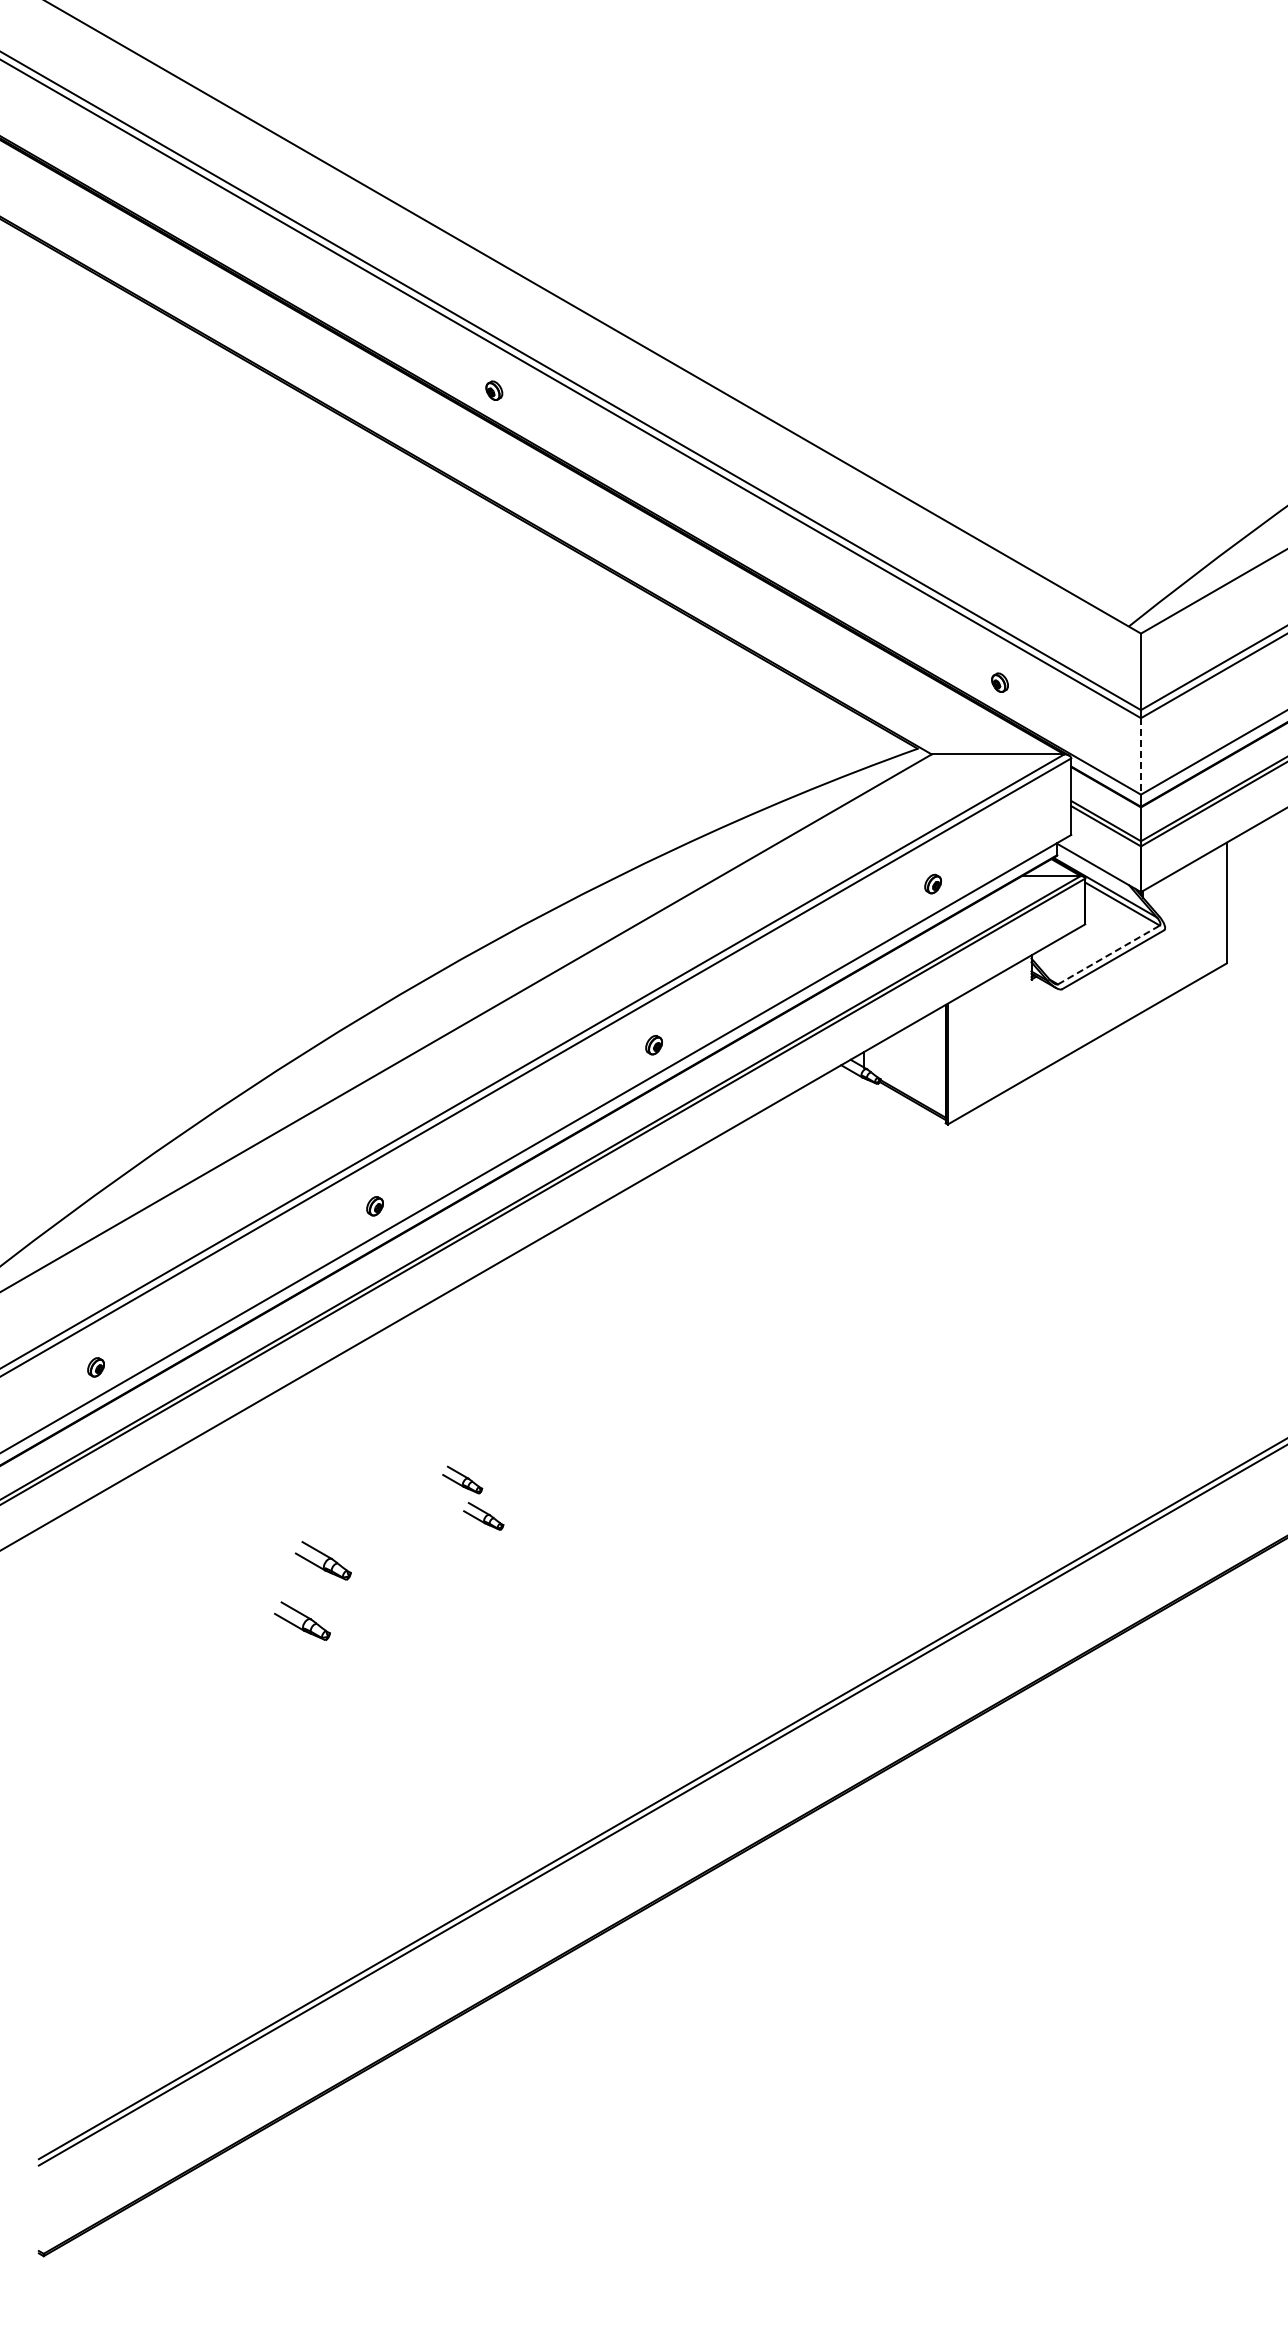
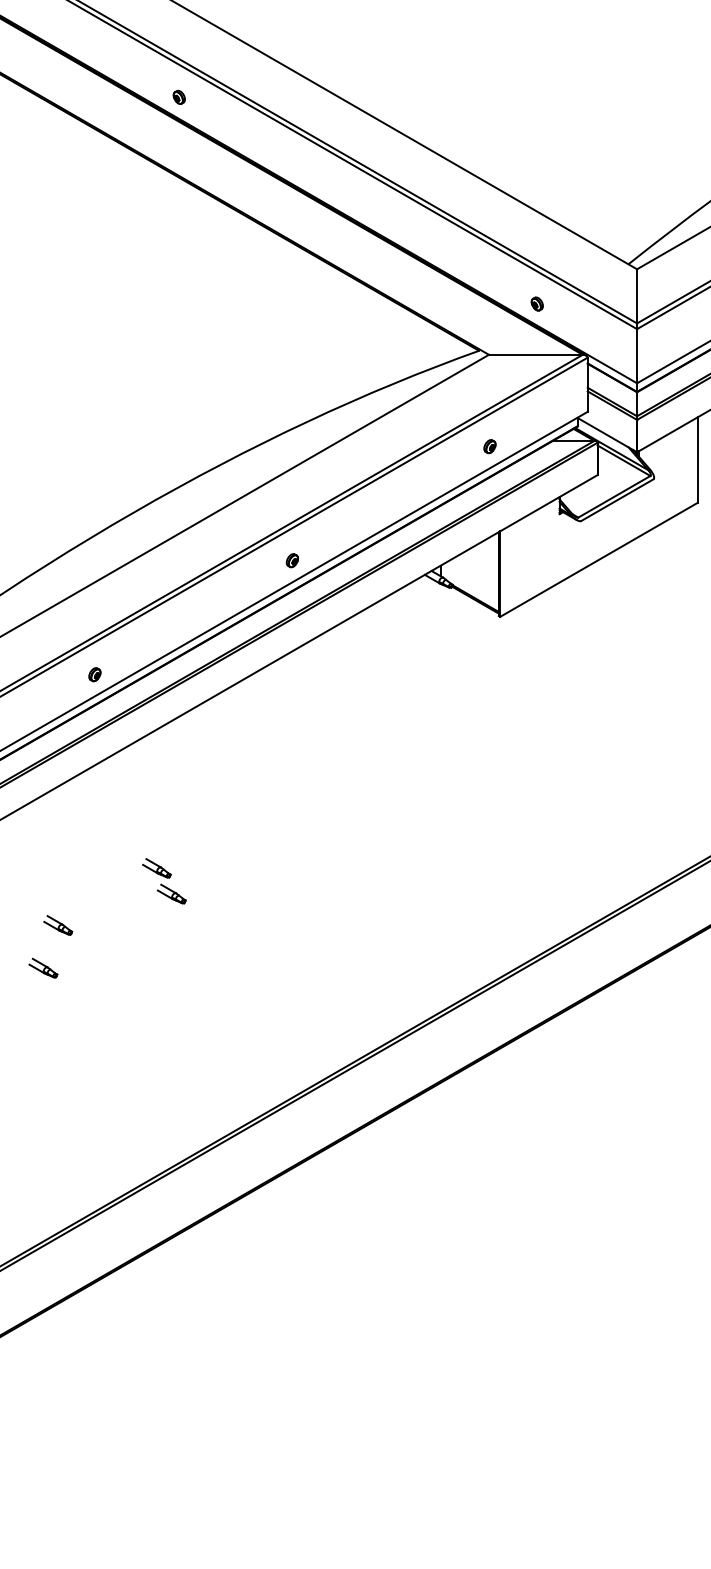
line: (1141, 756) -> (637, 356), dashed -> solid
line: (1108, 954) -> (614, 496), dashed -> solid
part: (322, 1560) -> (57, 925), size x0.71
part: (301, 1620) -> (42, 967), size x0.71

